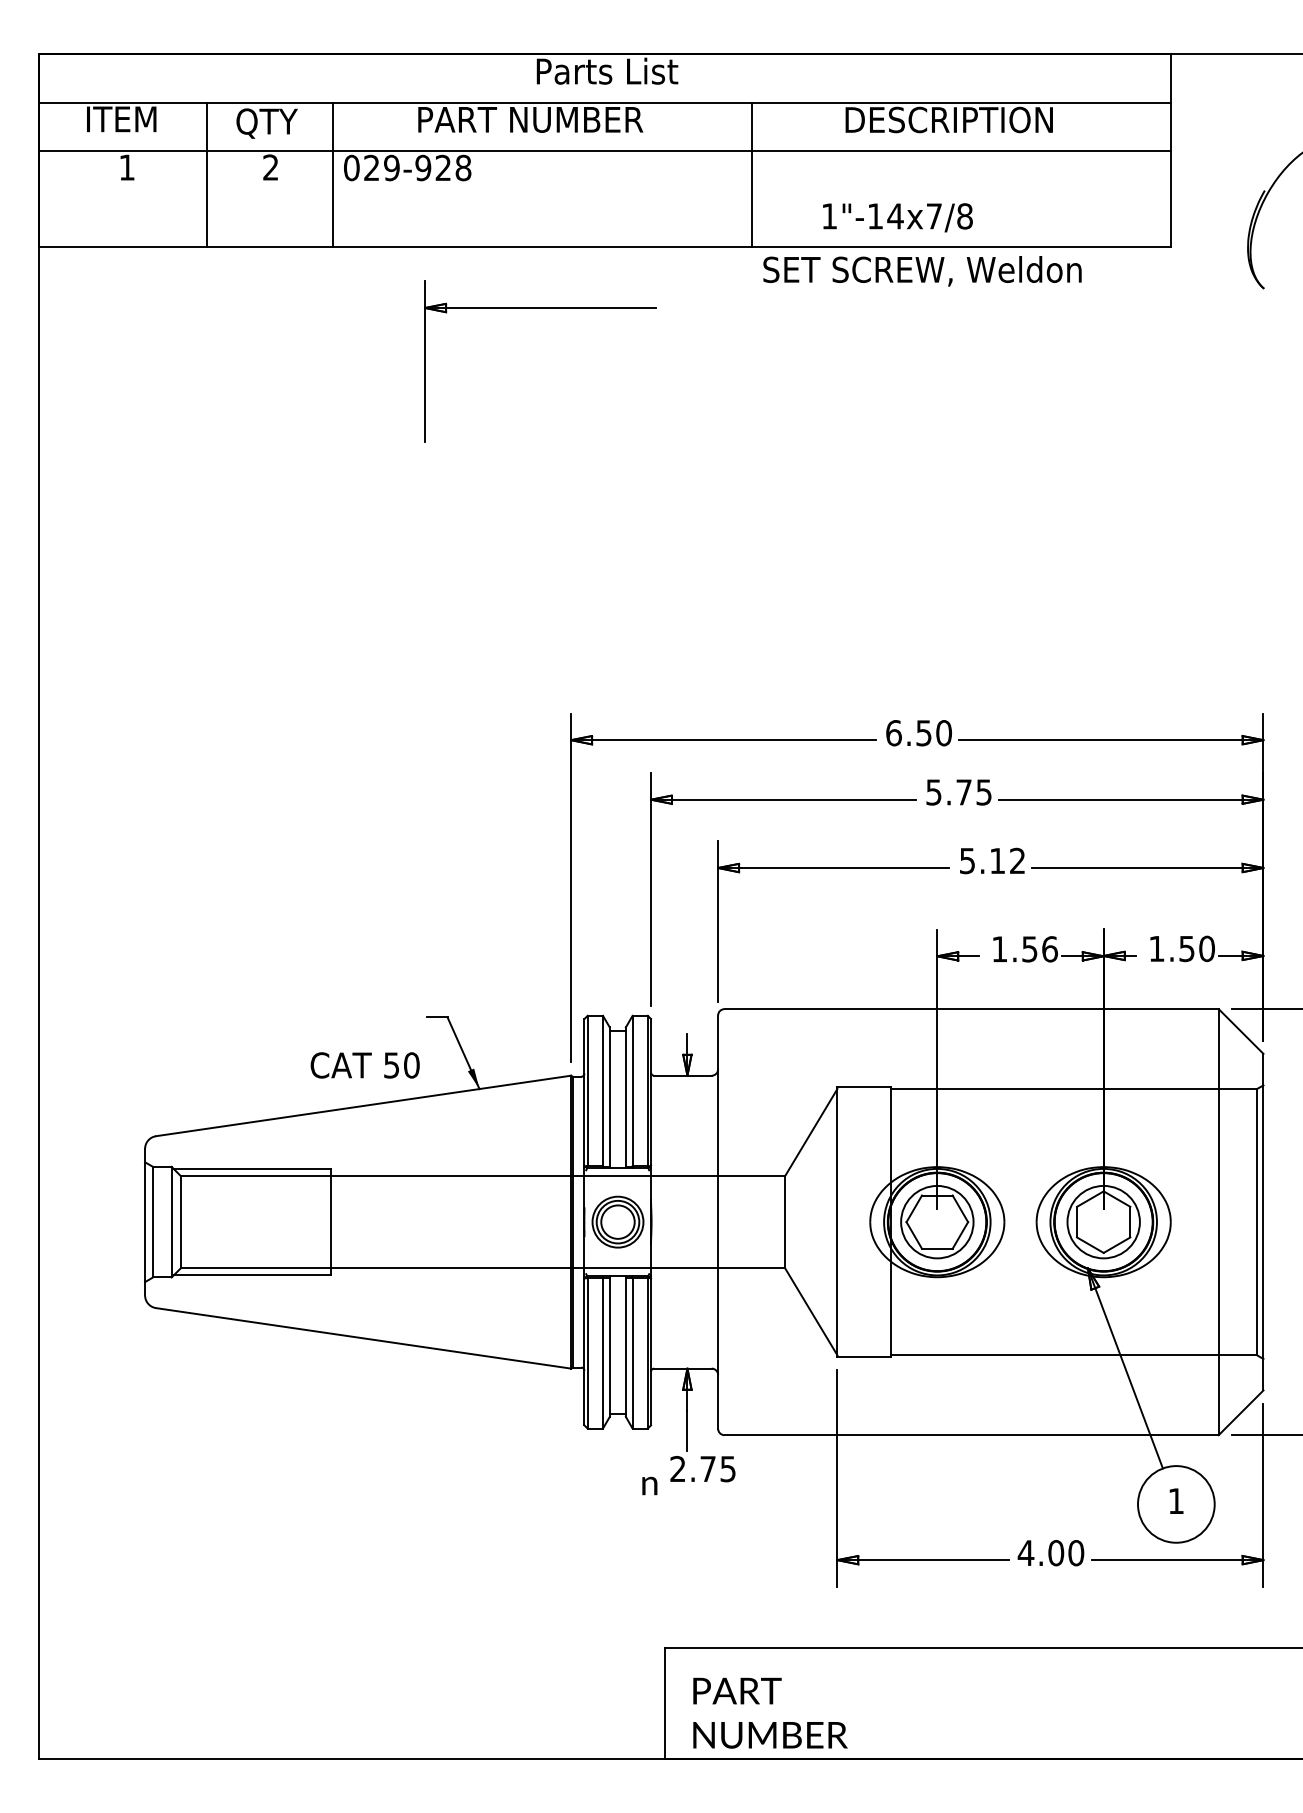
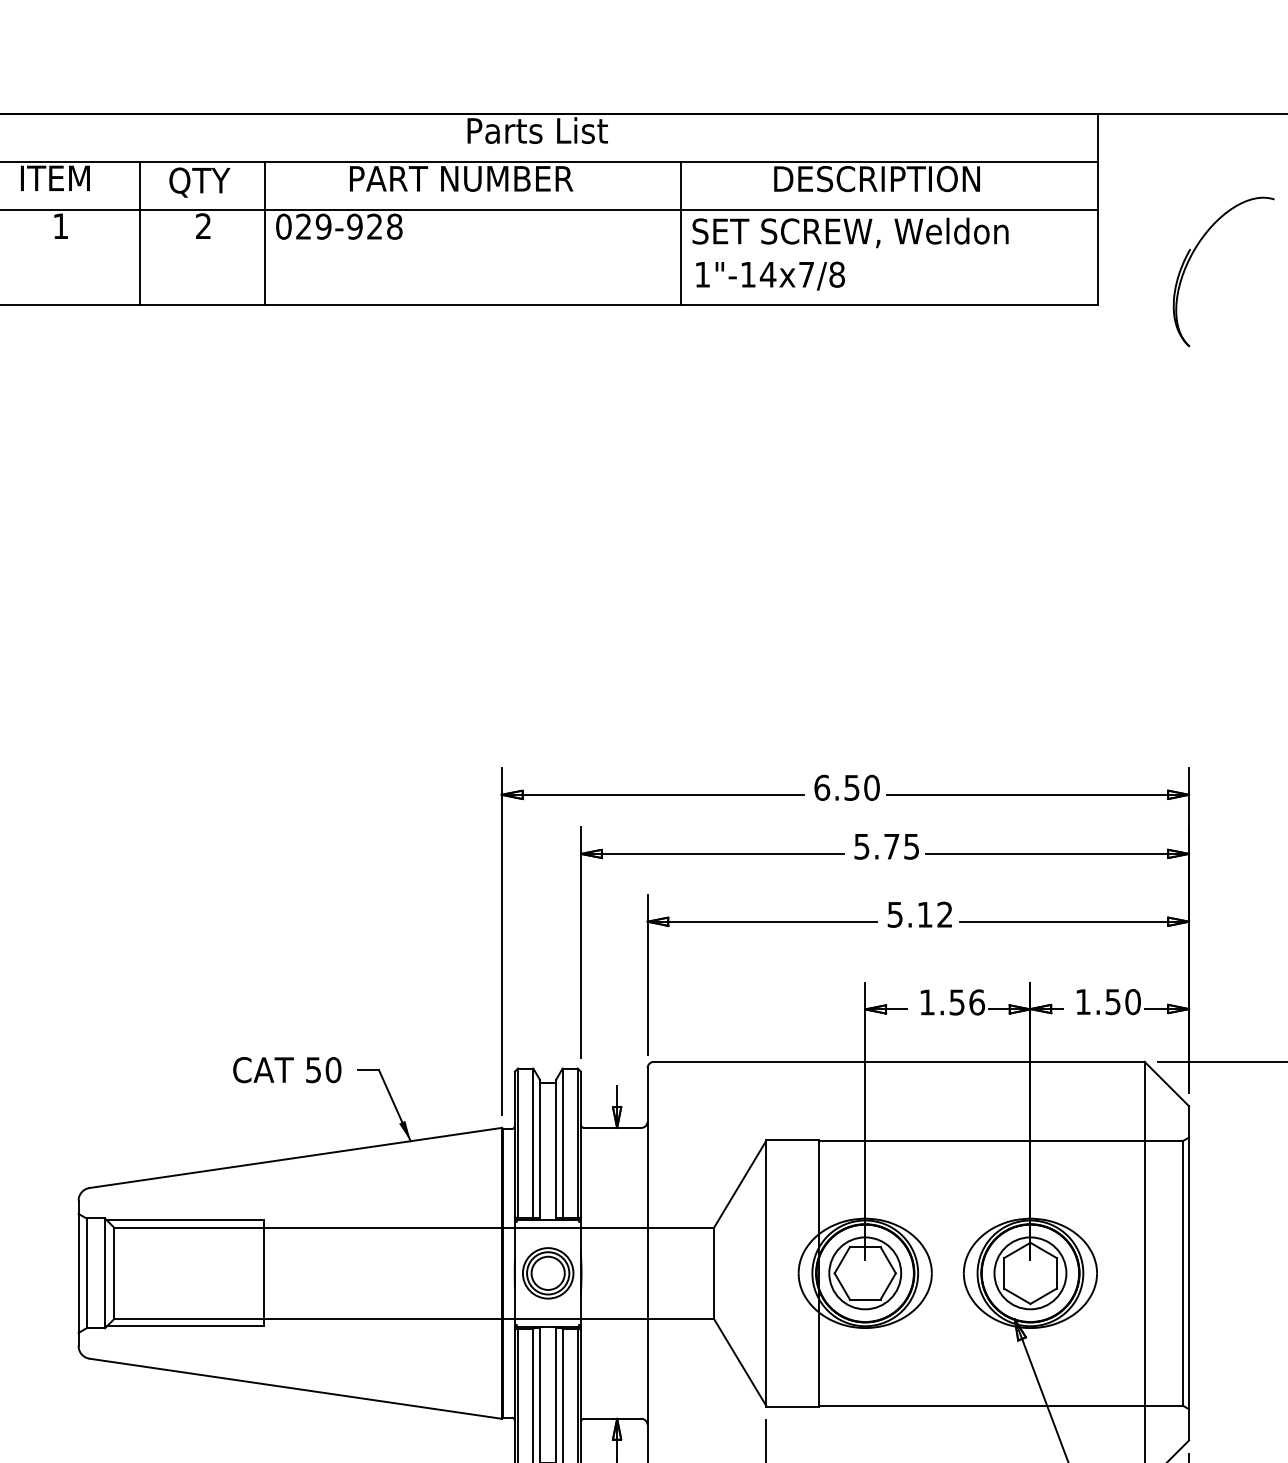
text: (897, 217) -> (770, 275), moved
text: (922, 271) -> (850, 233), moved
part: (540, 308) -> (471, 366), removed
text: (364, 1065) -> (286, 1070), moved

